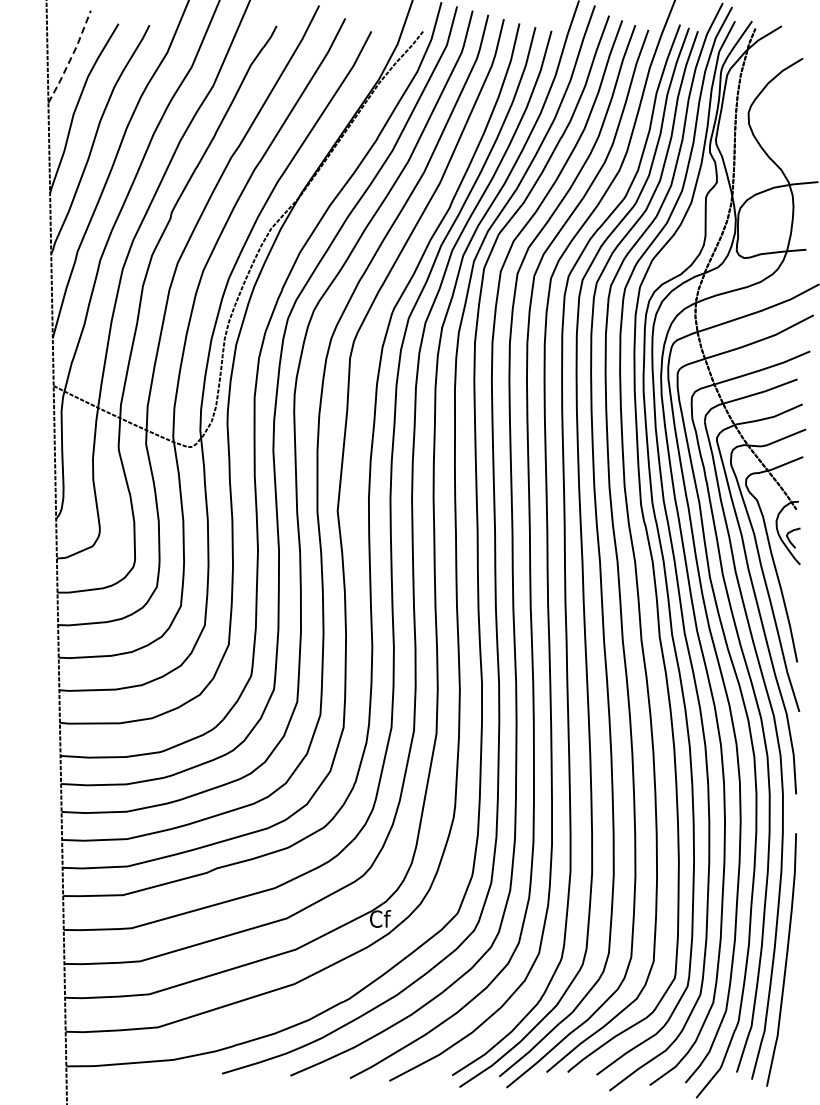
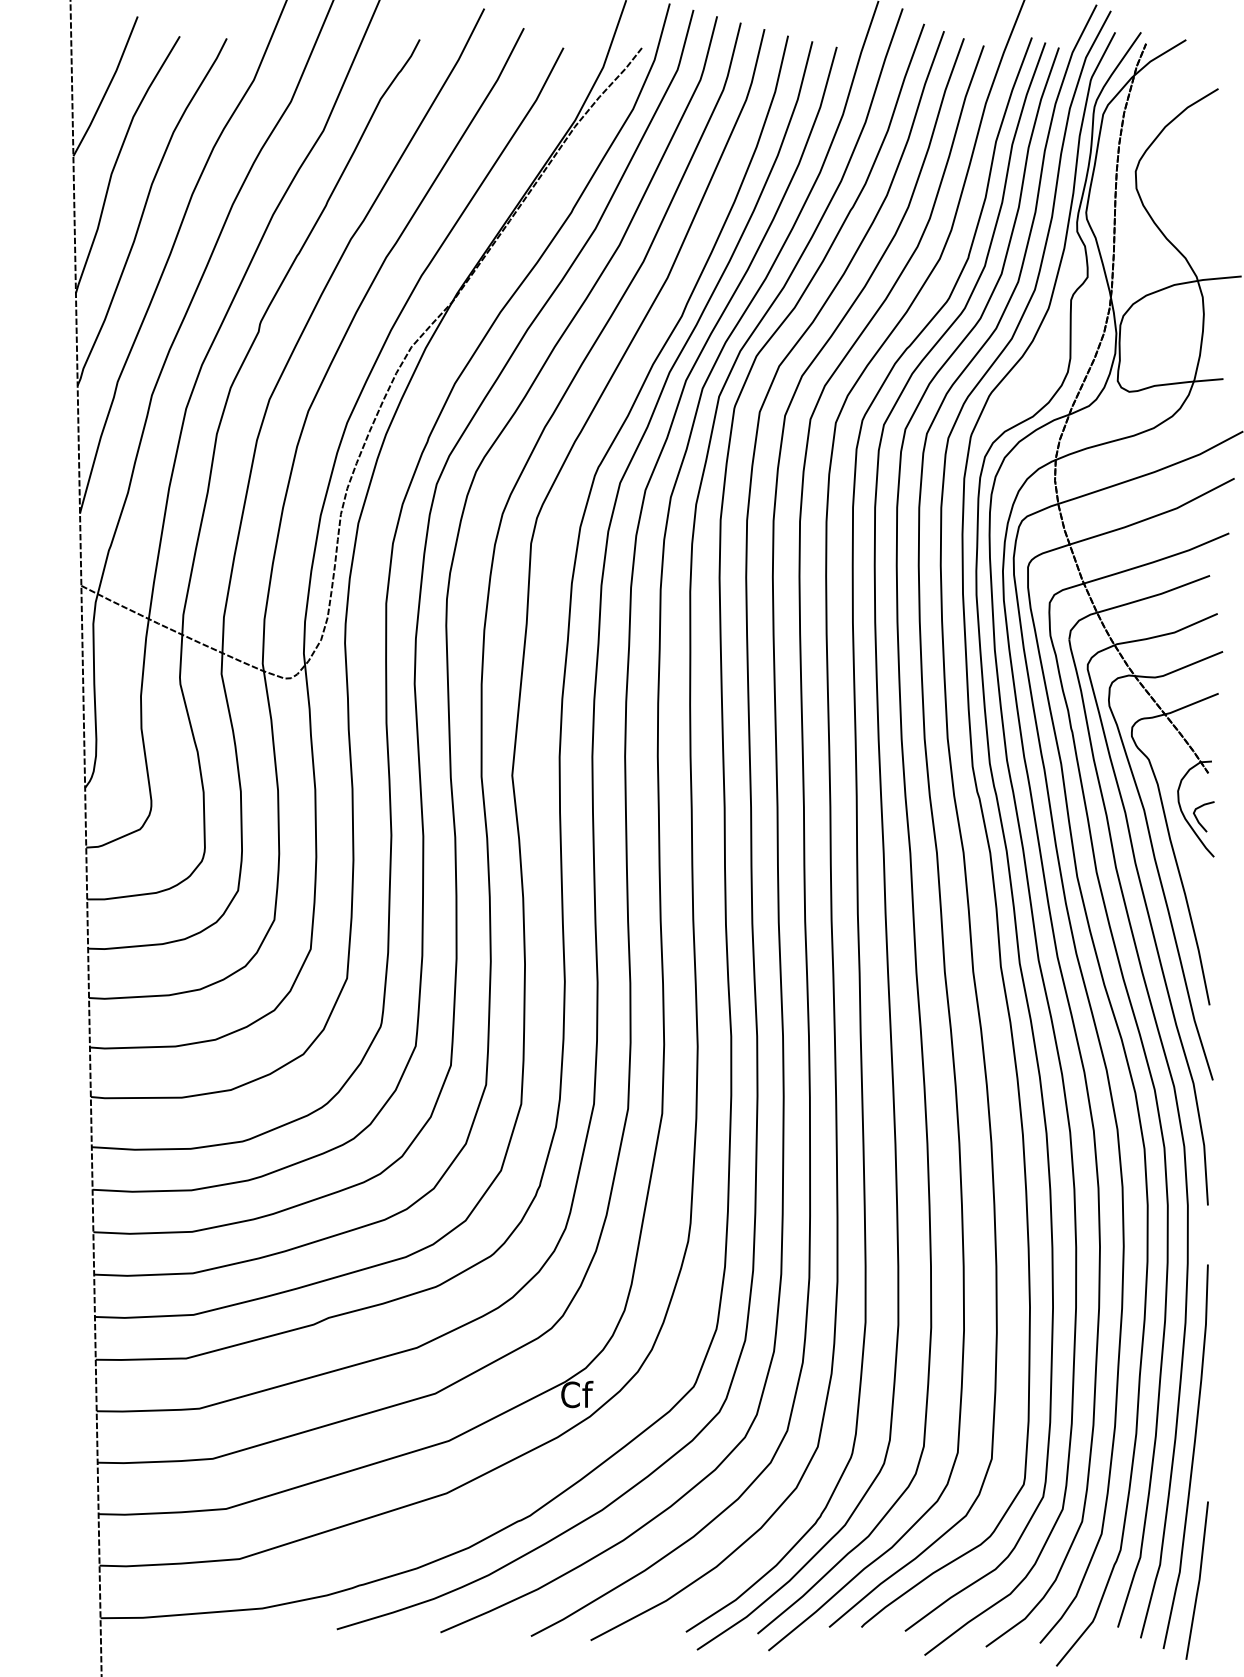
line: (71, 57) -> (108, 87), dashed -> solid
line: (789, 1041) -> (1197, 1580), added

